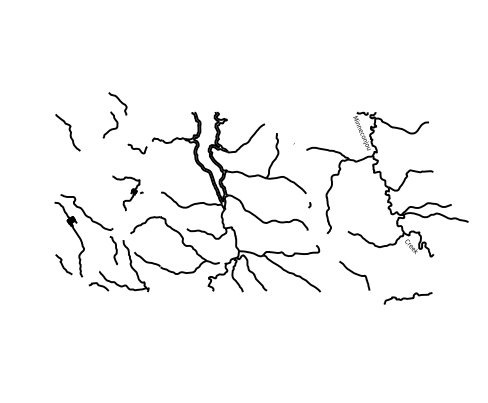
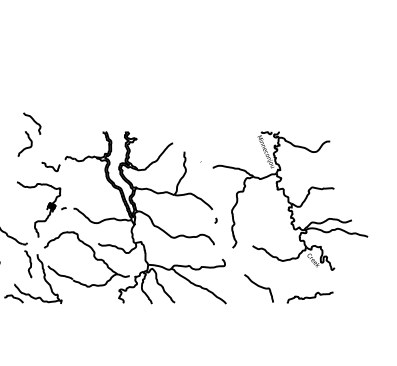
part: (127, 193) -> (41, 209), size x1.67
curve: (407, 298) -> (309, 297), moved

